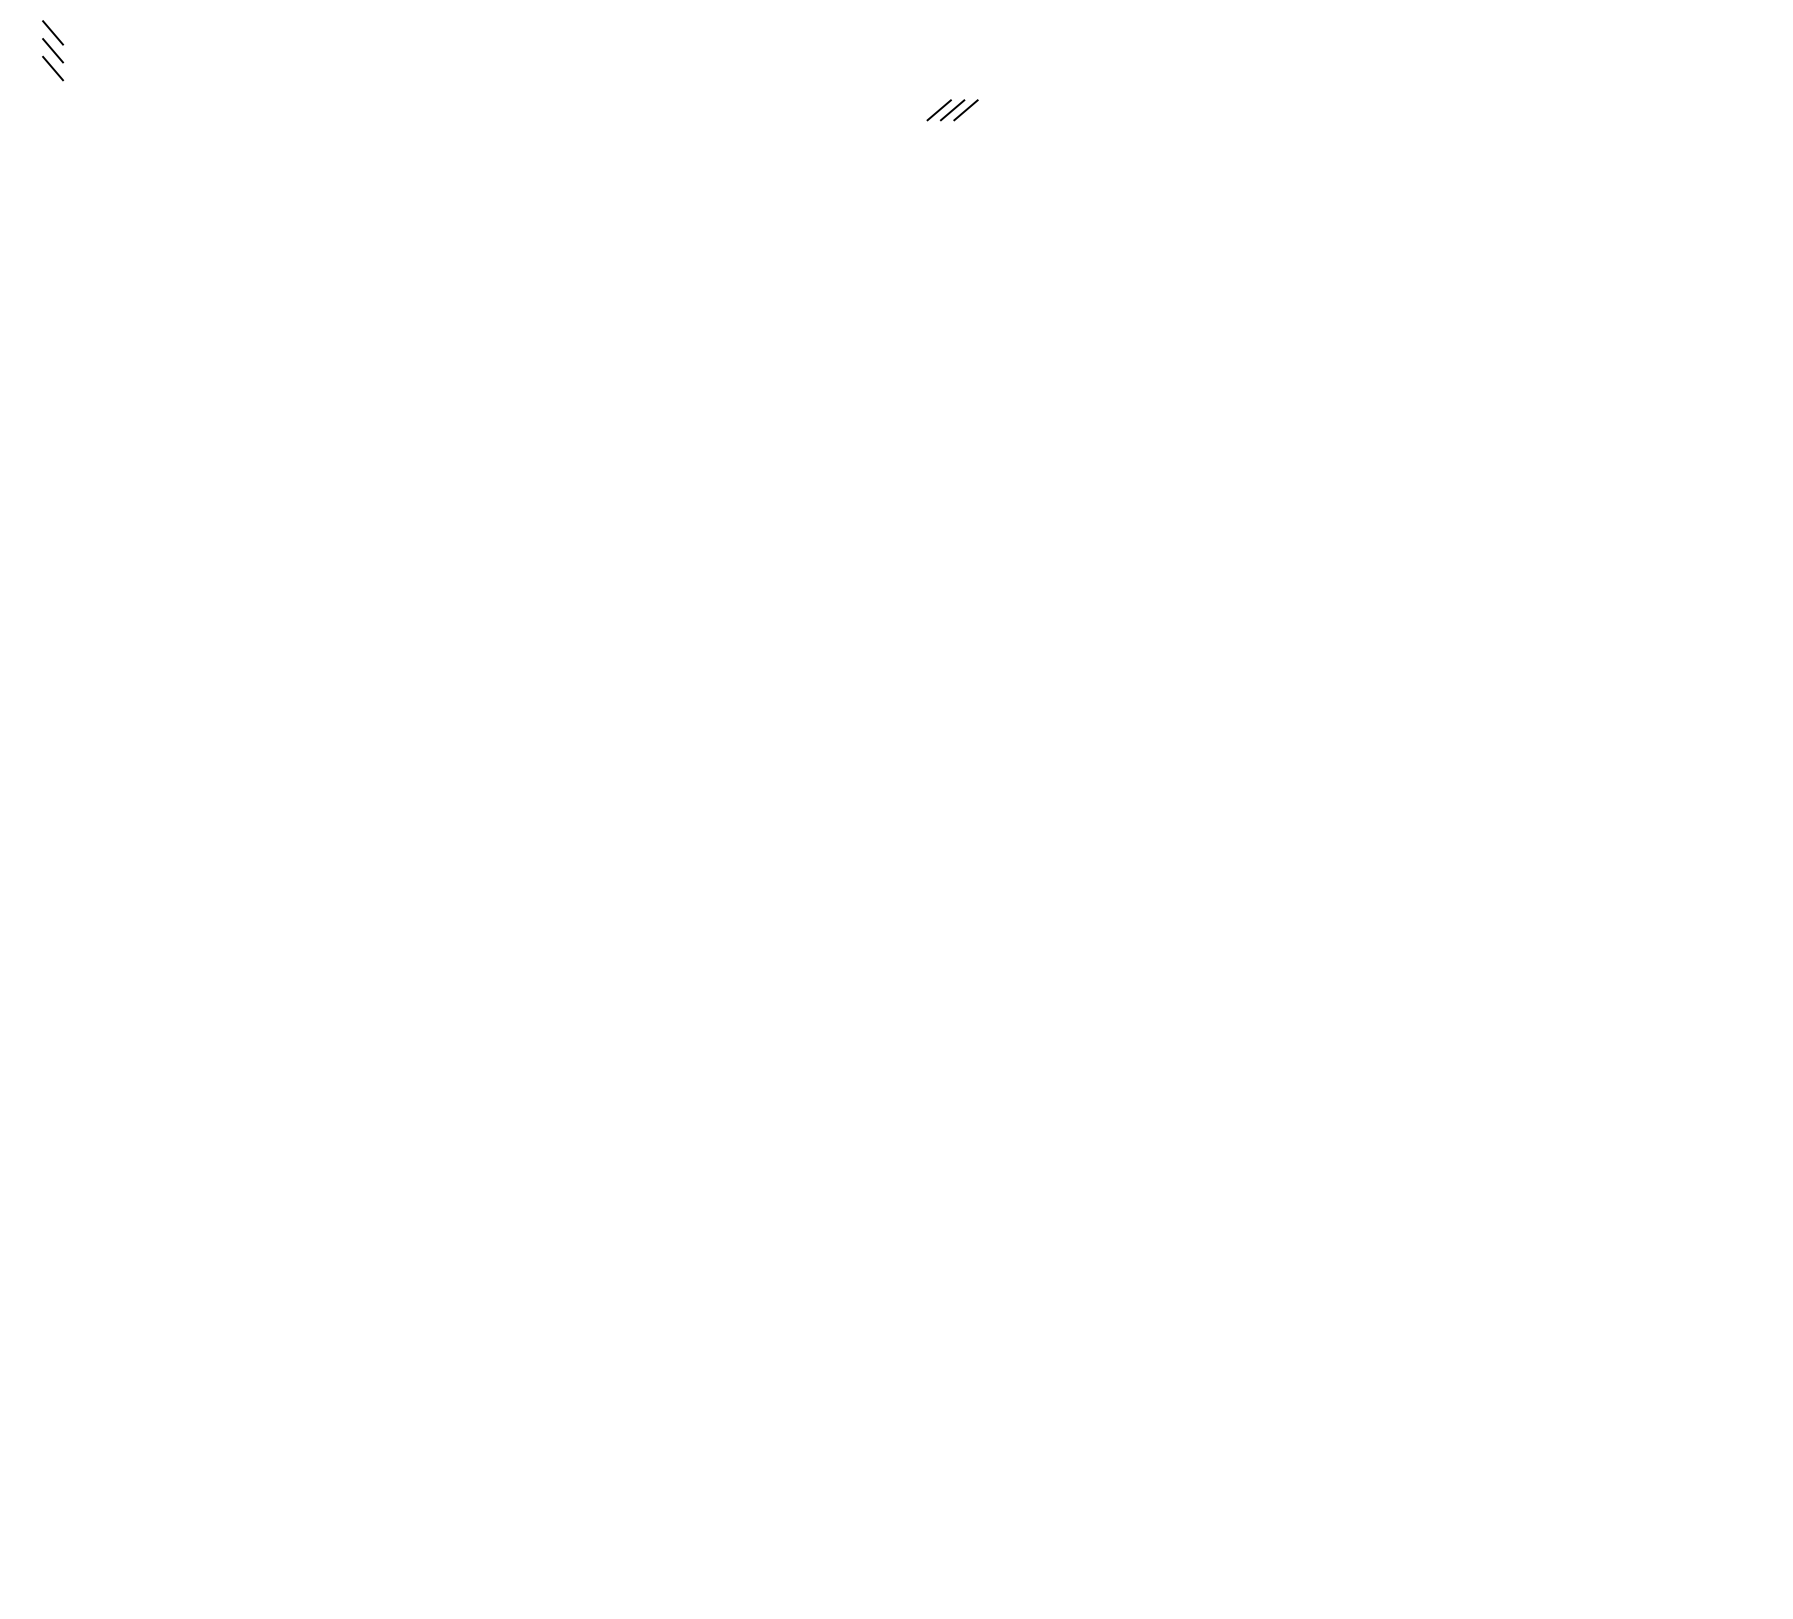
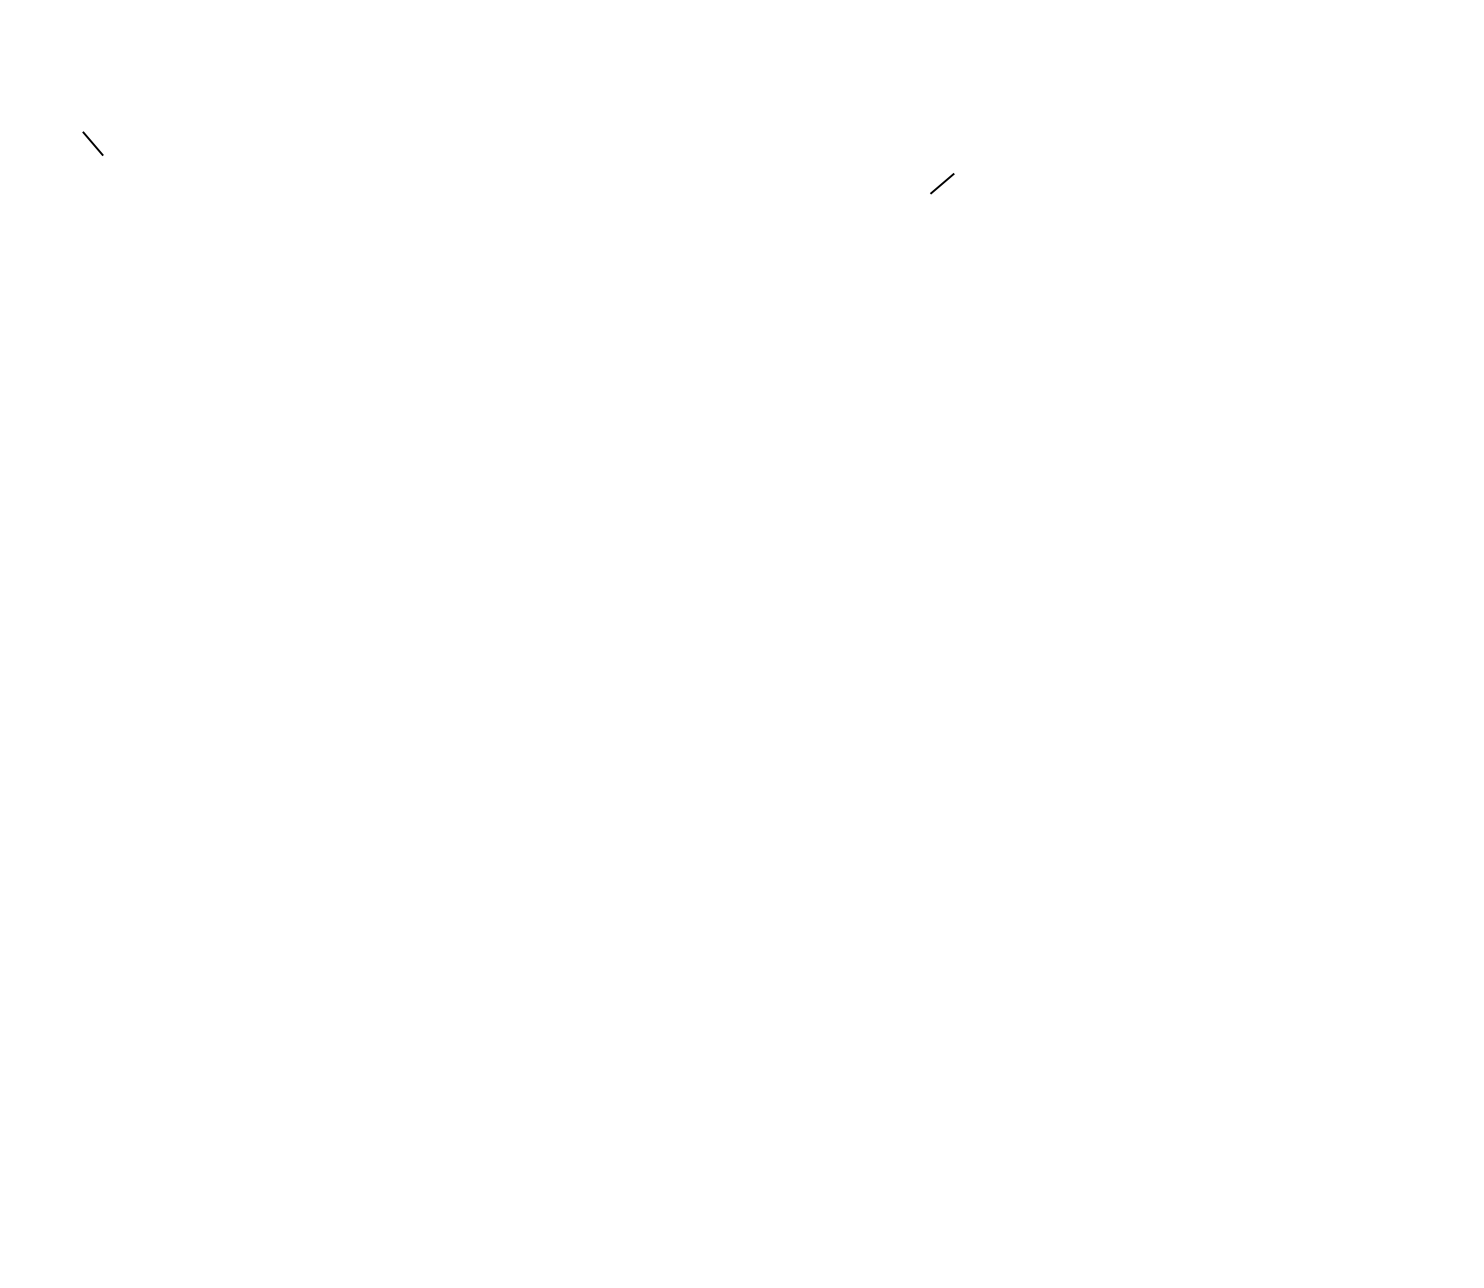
line: (52, 32) -> (92, 109), removed
line: (52, 50) -> (92, 126), removed
line: (952, 110) -> (955, 183), removed
line: (965, 110) -> (967, 183), removed

